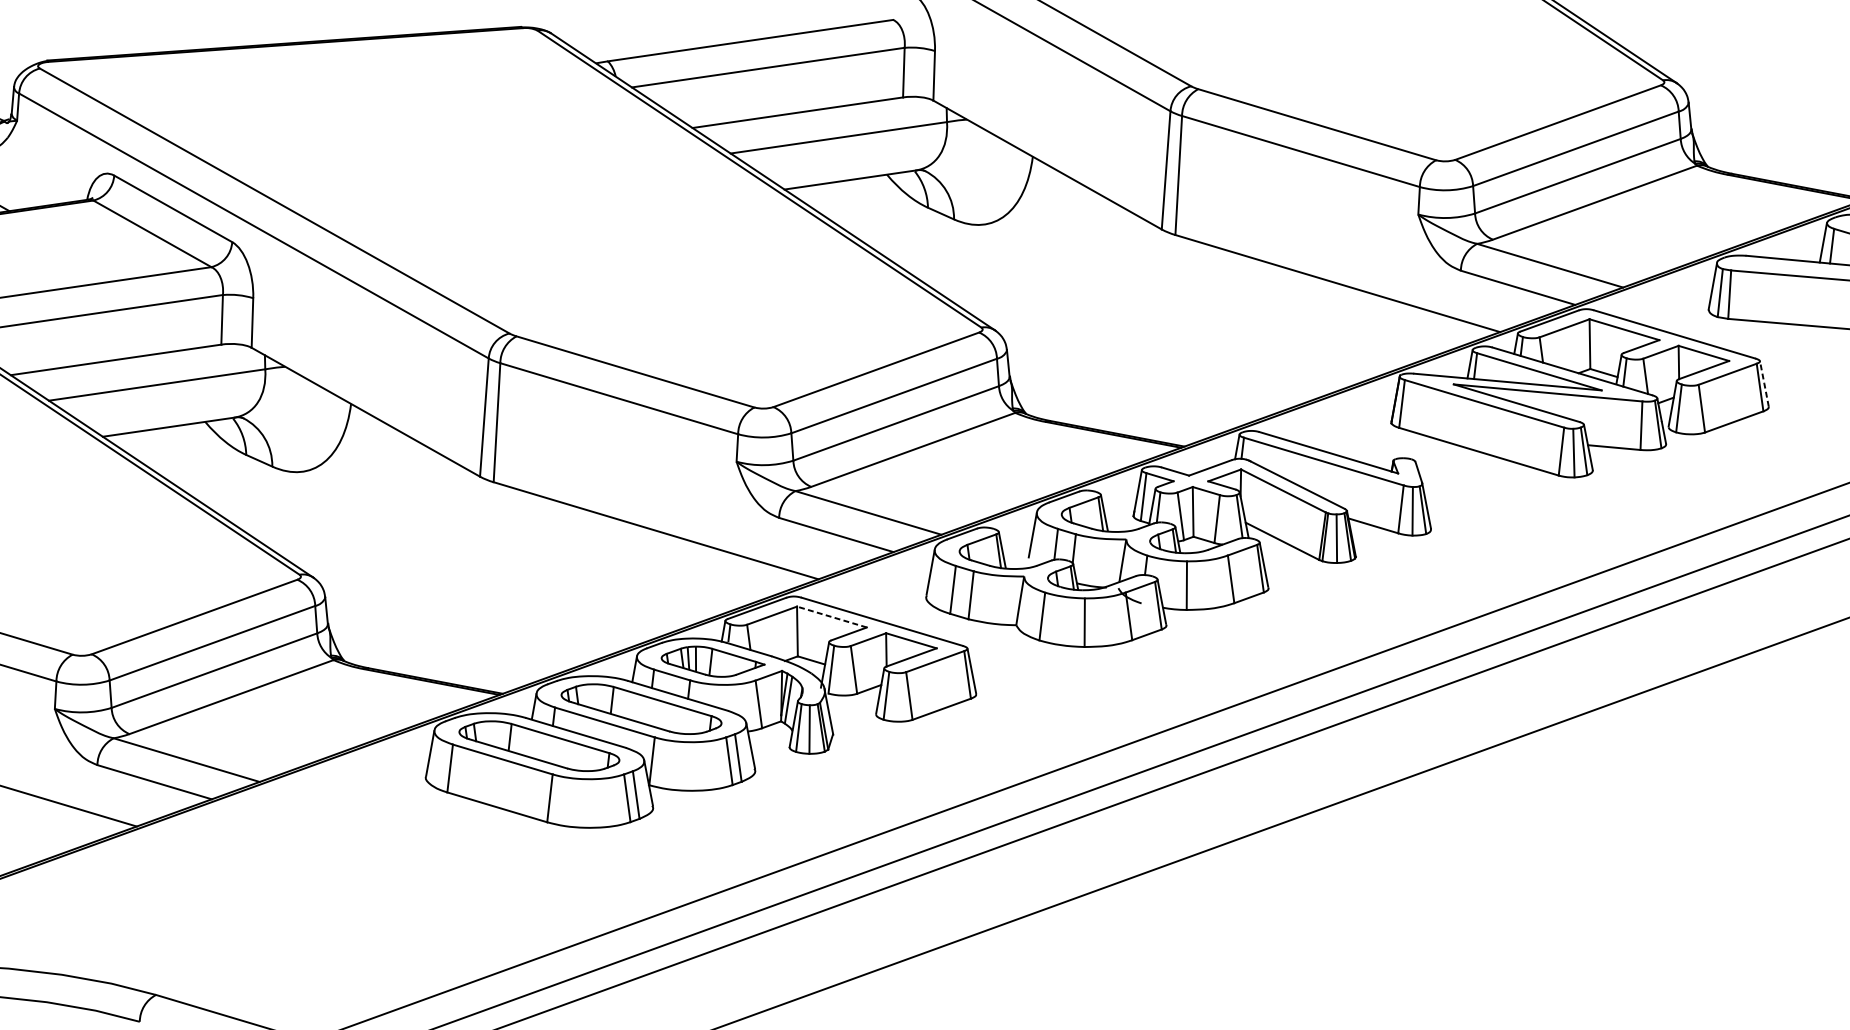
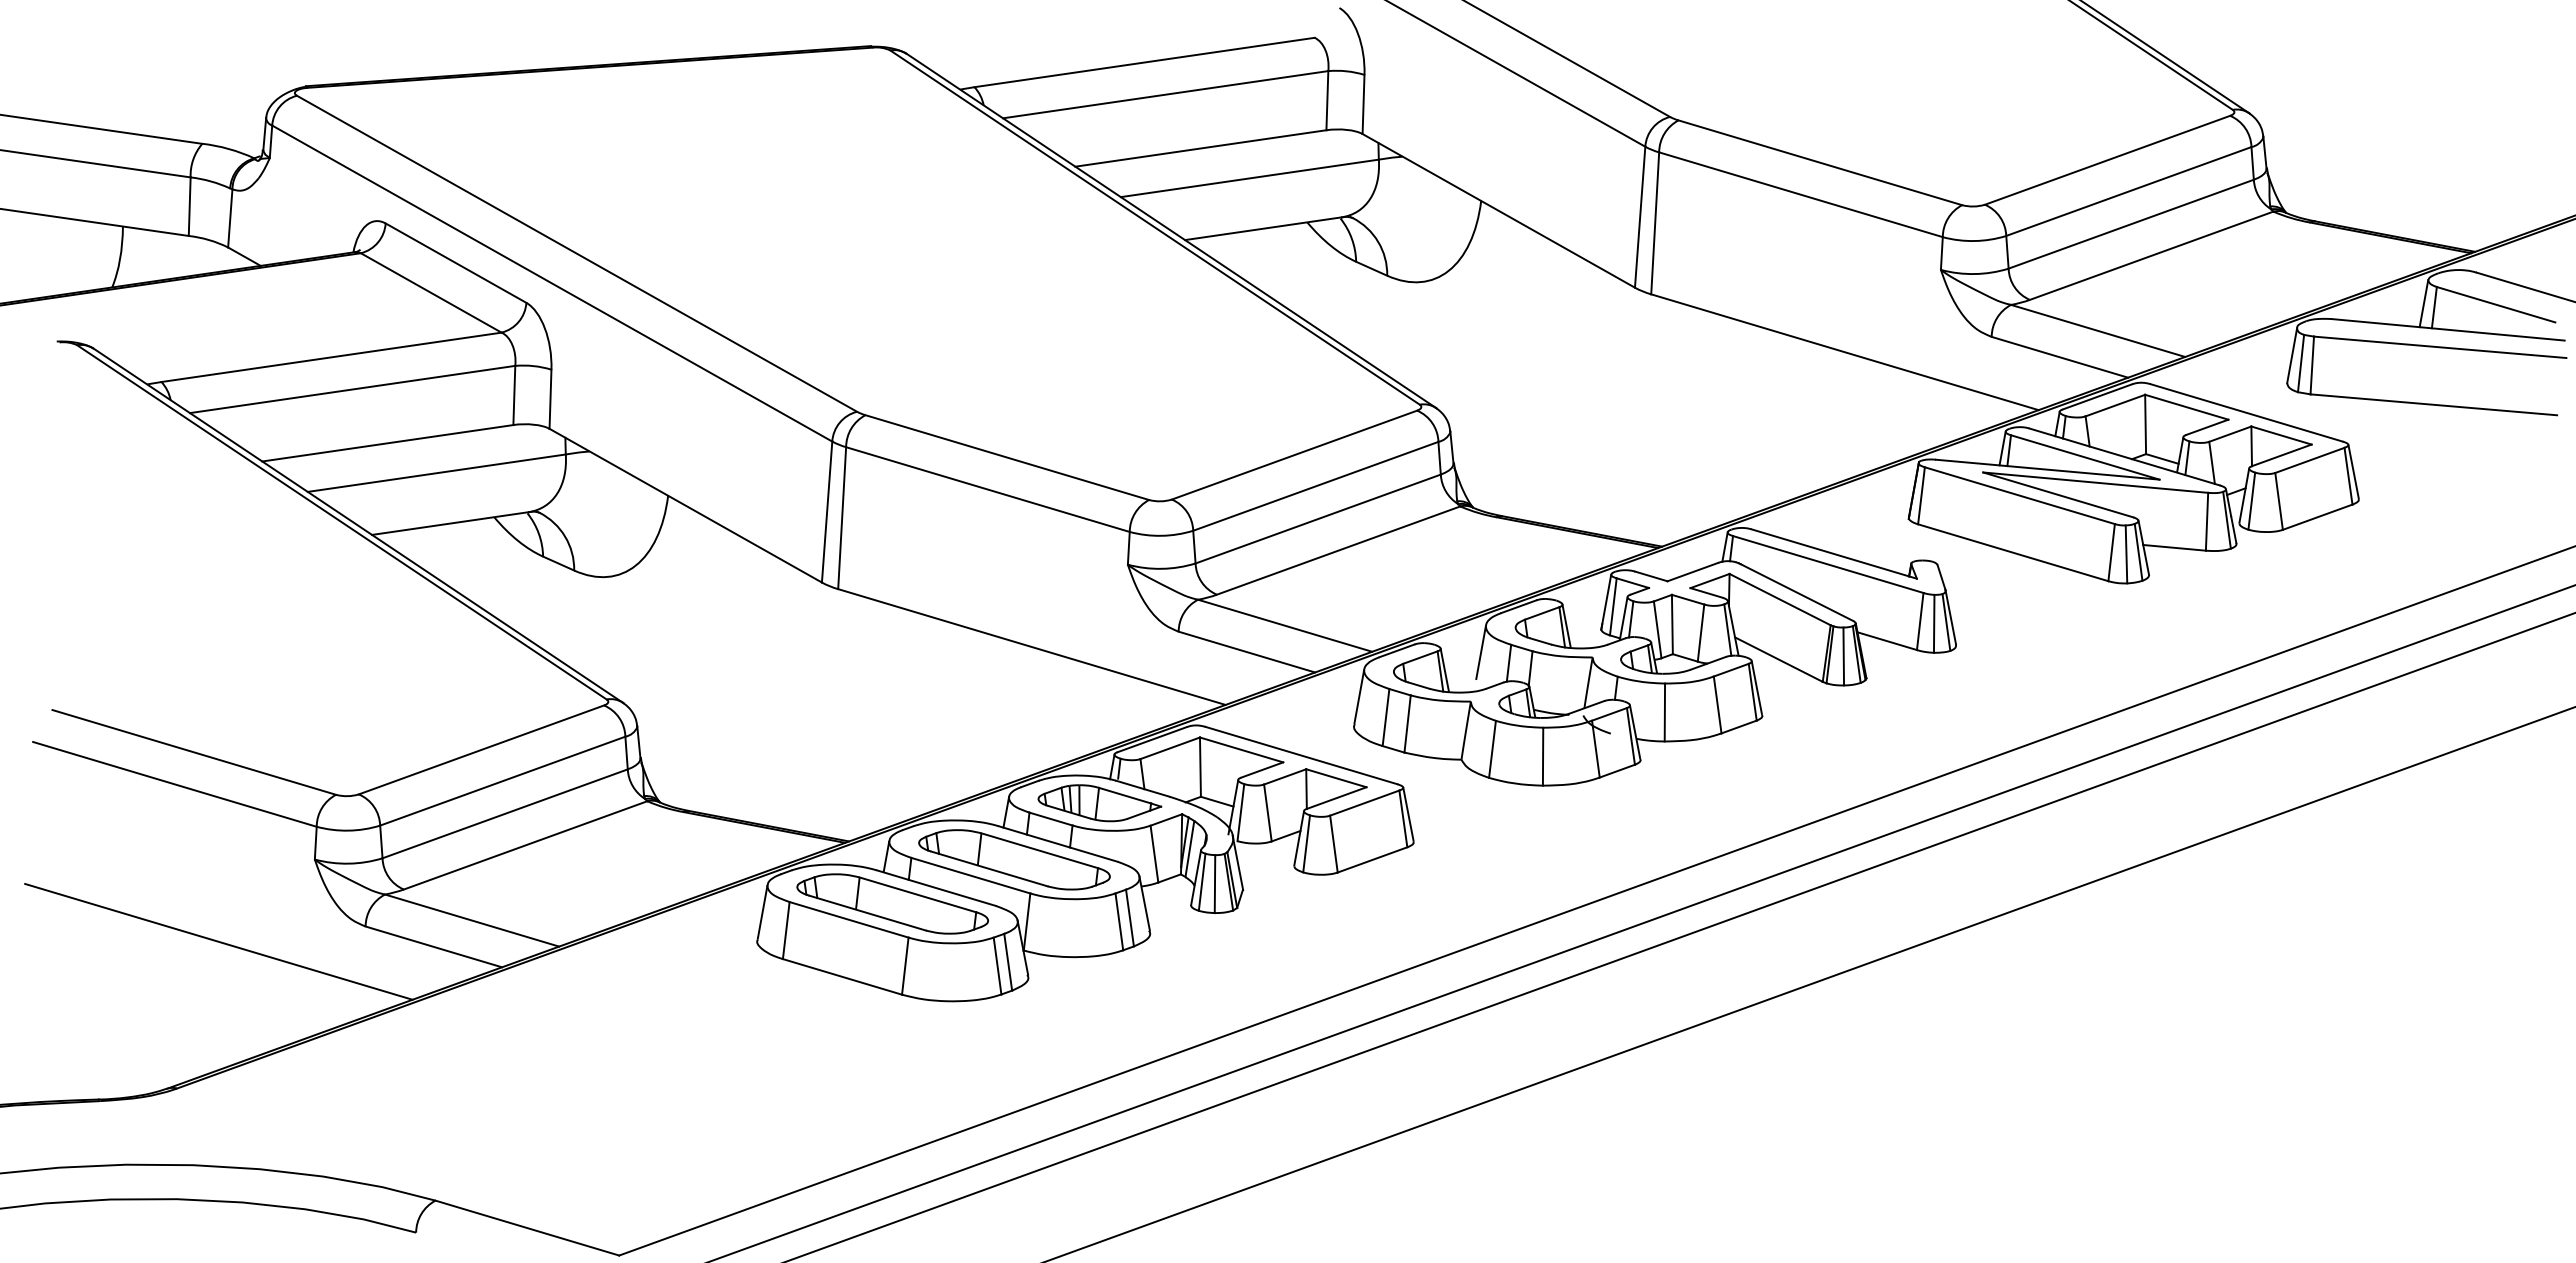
line: (1764, 383) -> (2353, 471), dashed -> solid
line: (831, 616) -> (1241, 749), dashed -> solid

